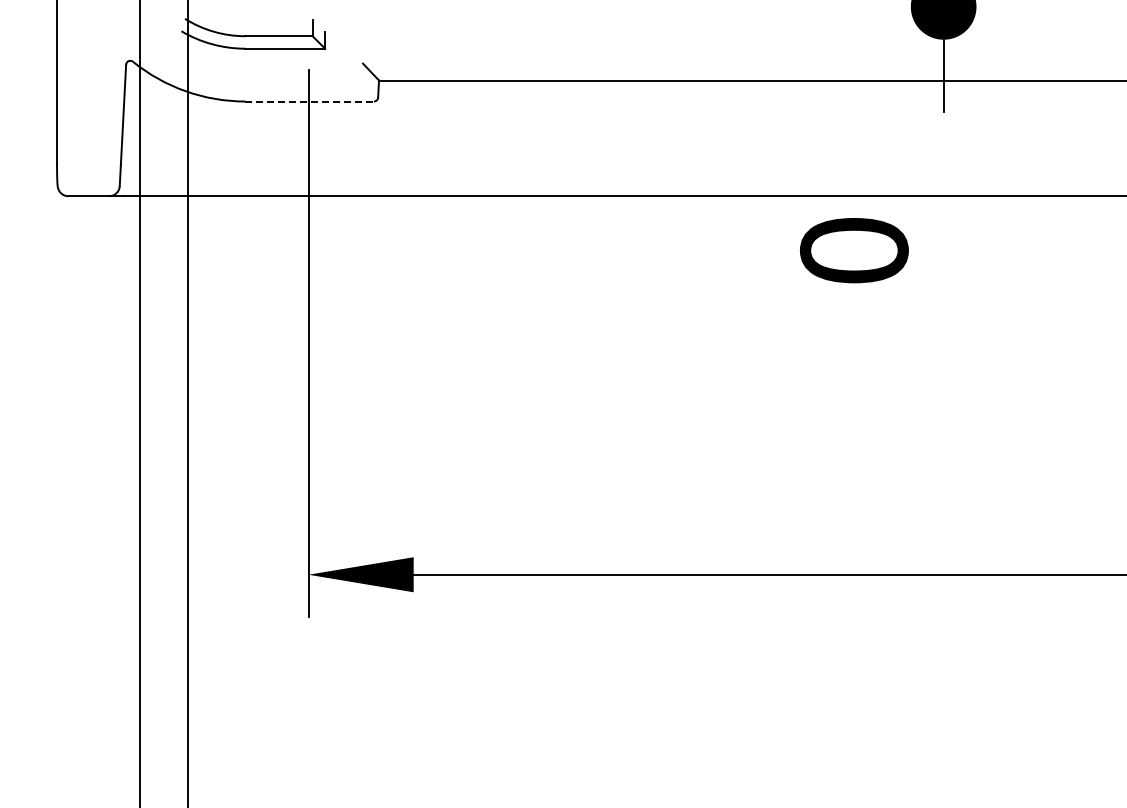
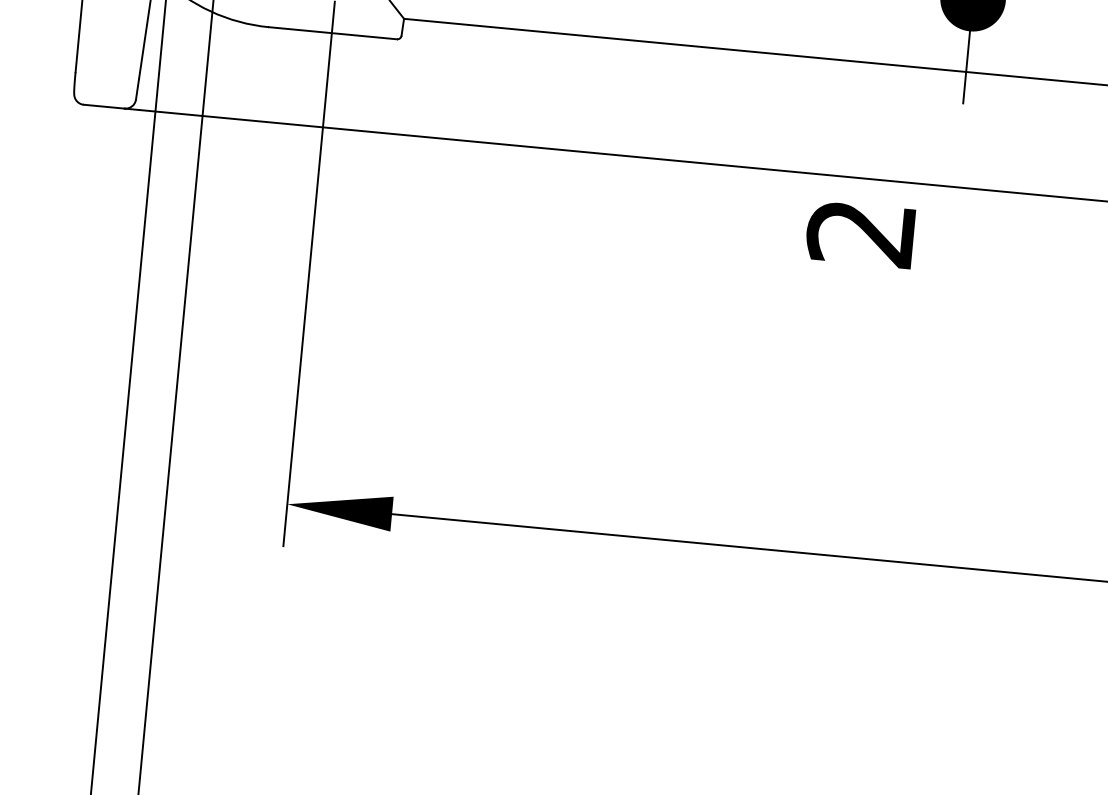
line: (310, 101) -> (333, 33), dashed -> solid
text: (853, 250) -> (860, 232), 0 -> 2

